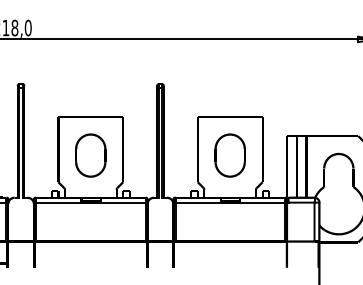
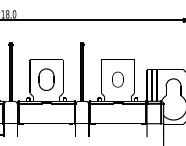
part: (229, 155) -> (117, 79), size x0.7

